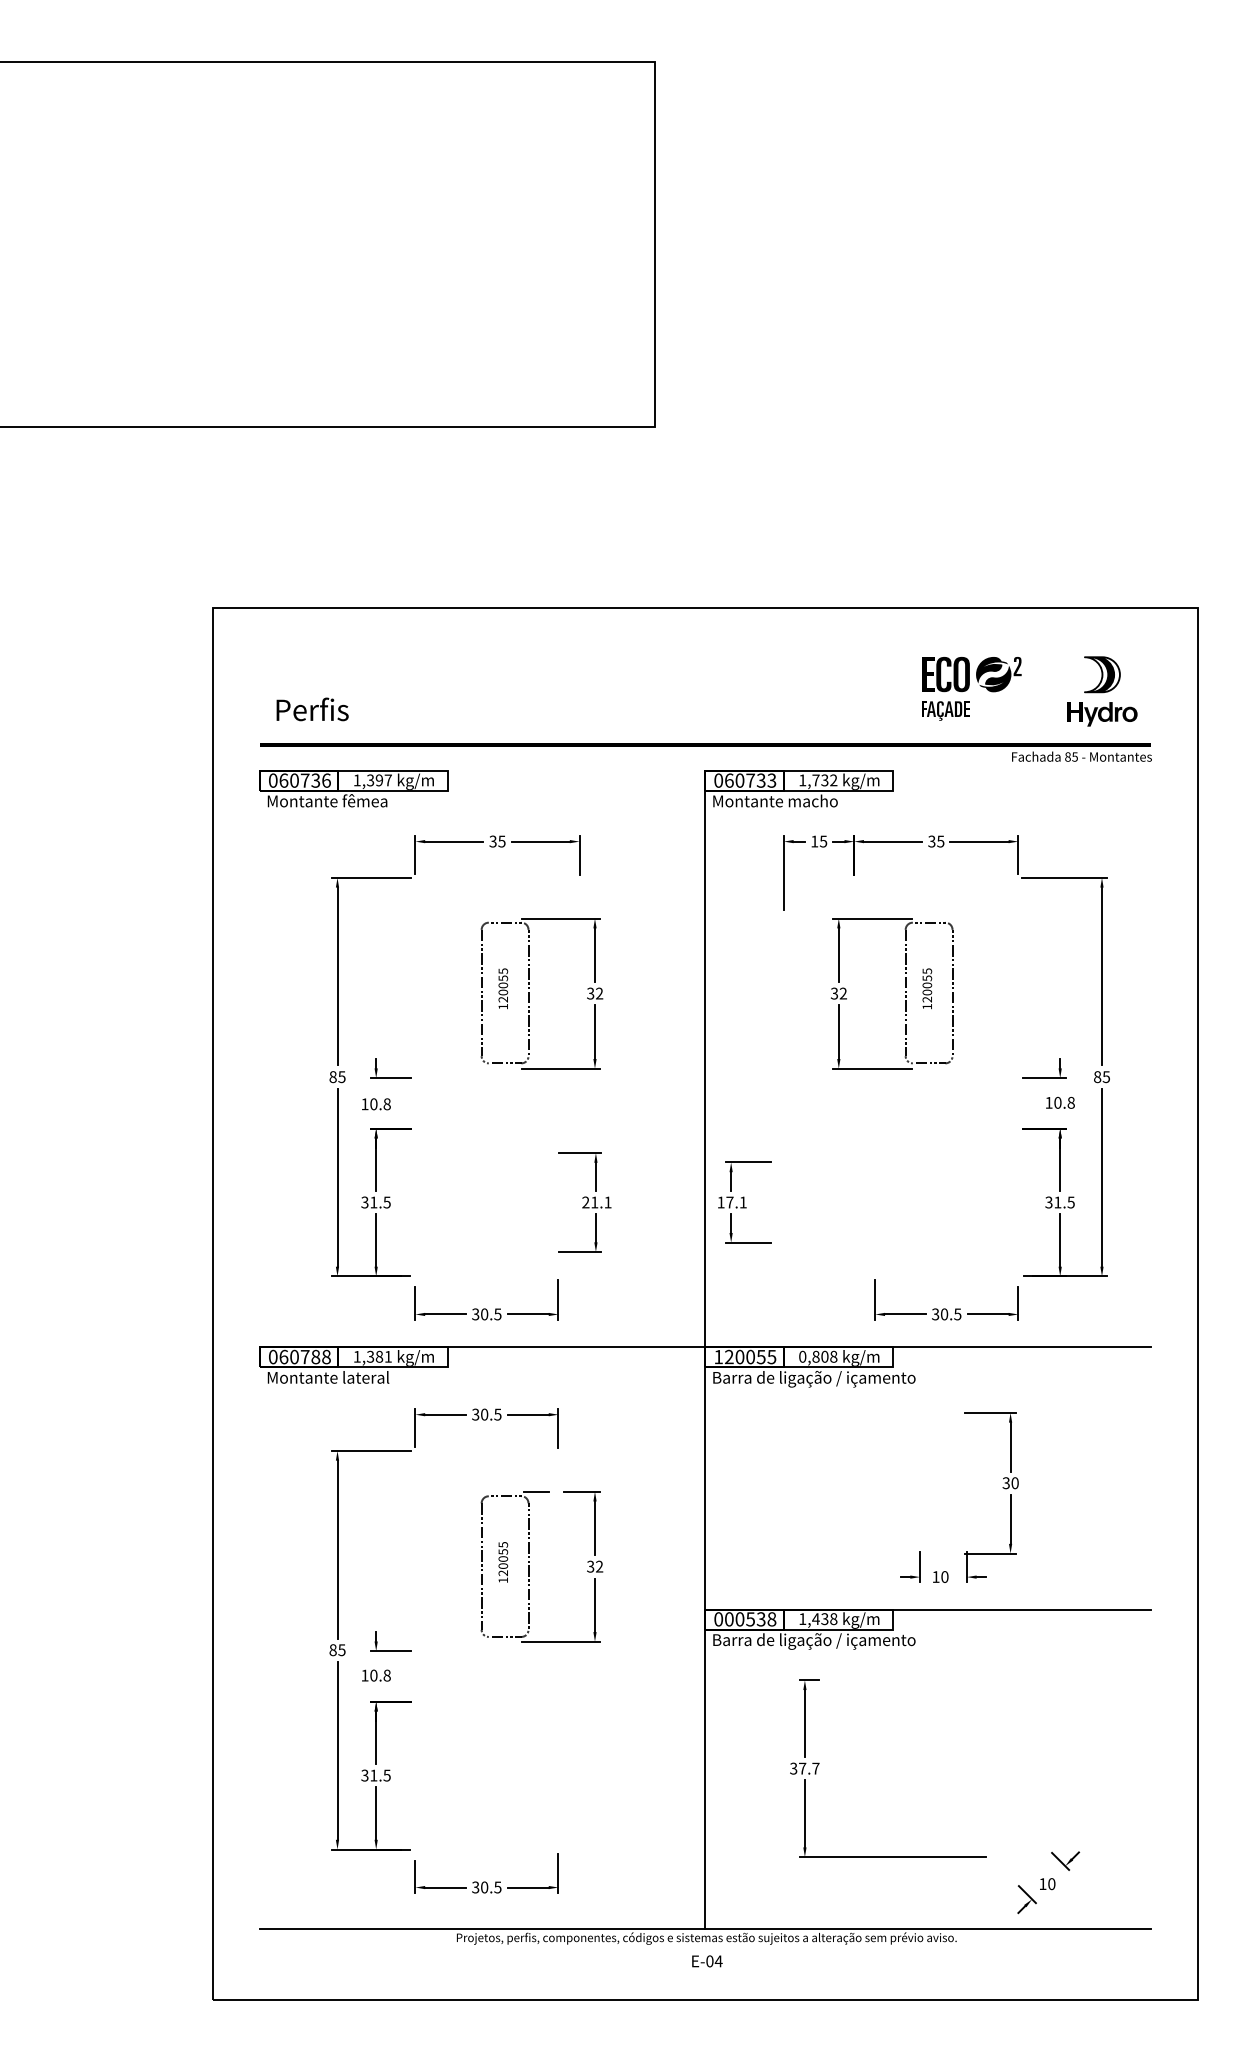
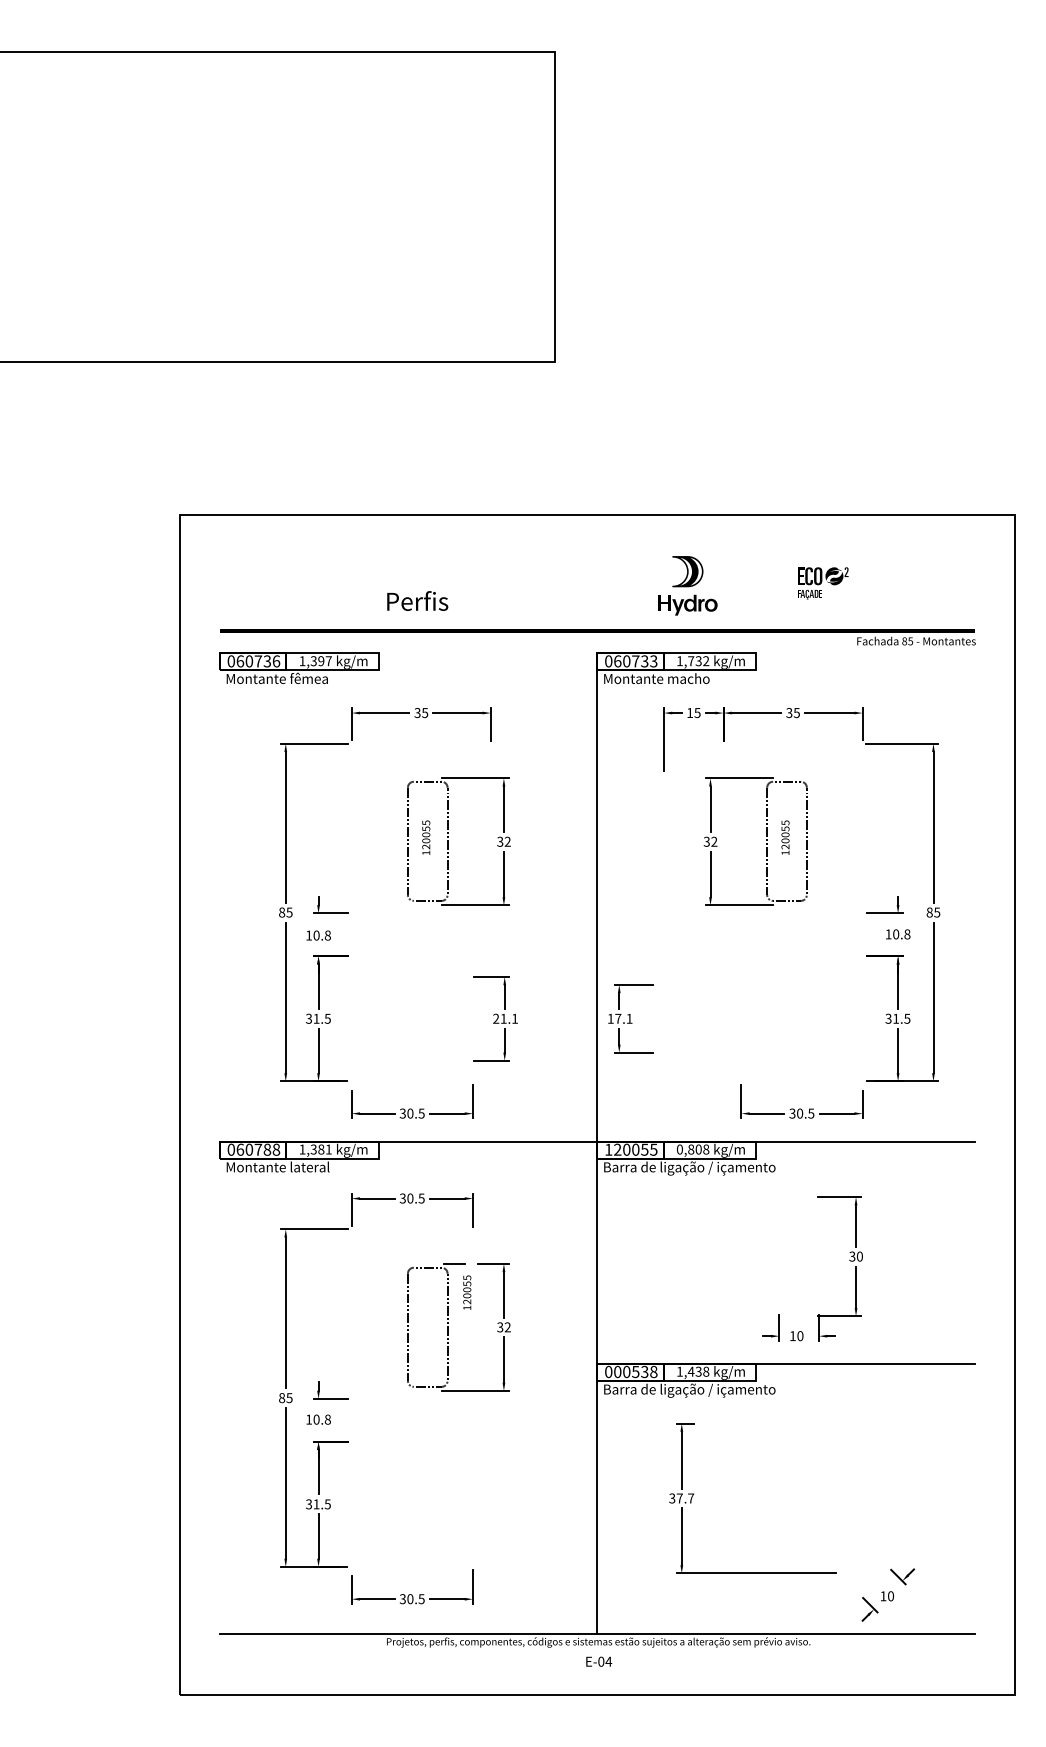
part: (972, 688) -> (823, 583), size x0.6
part: (1102, 691) -> (687, 585), moved
text: (312, 708) -> (417, 600), moved
text: (503, 1562) -> (467, 1292), moved

